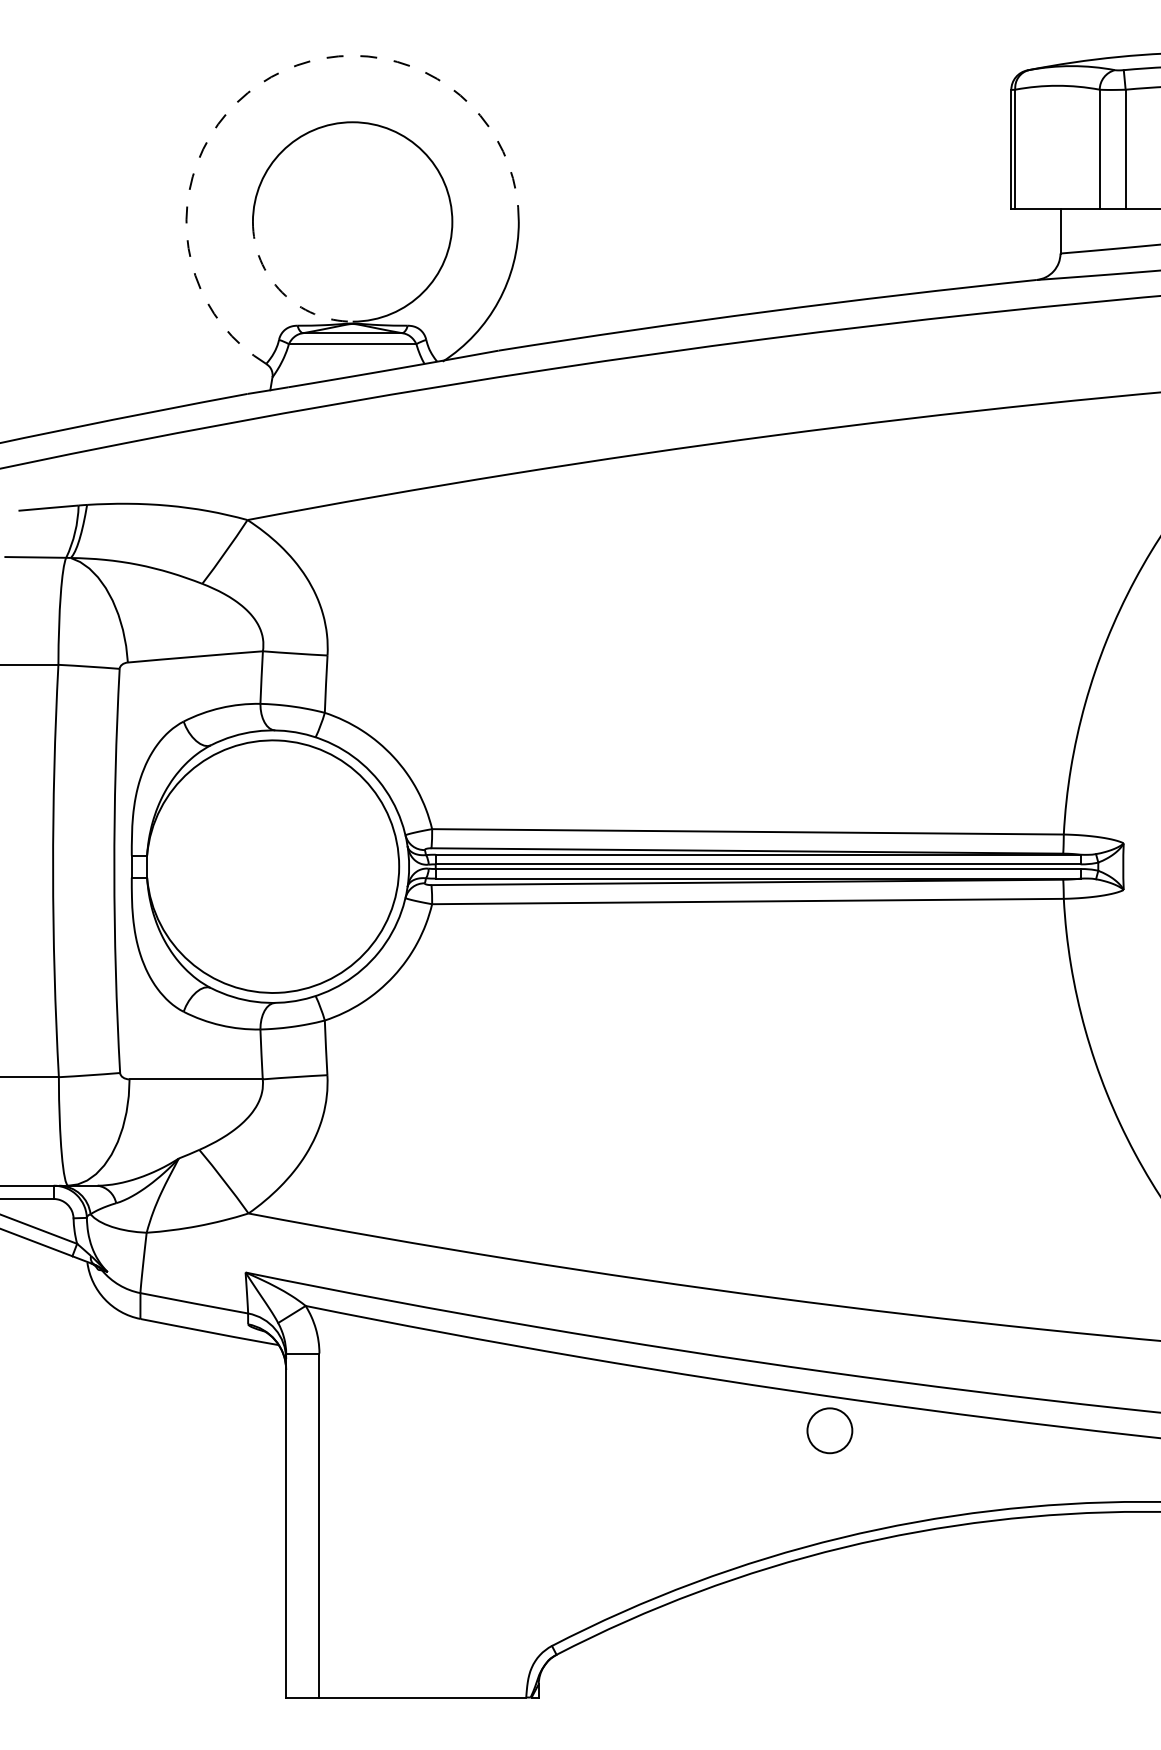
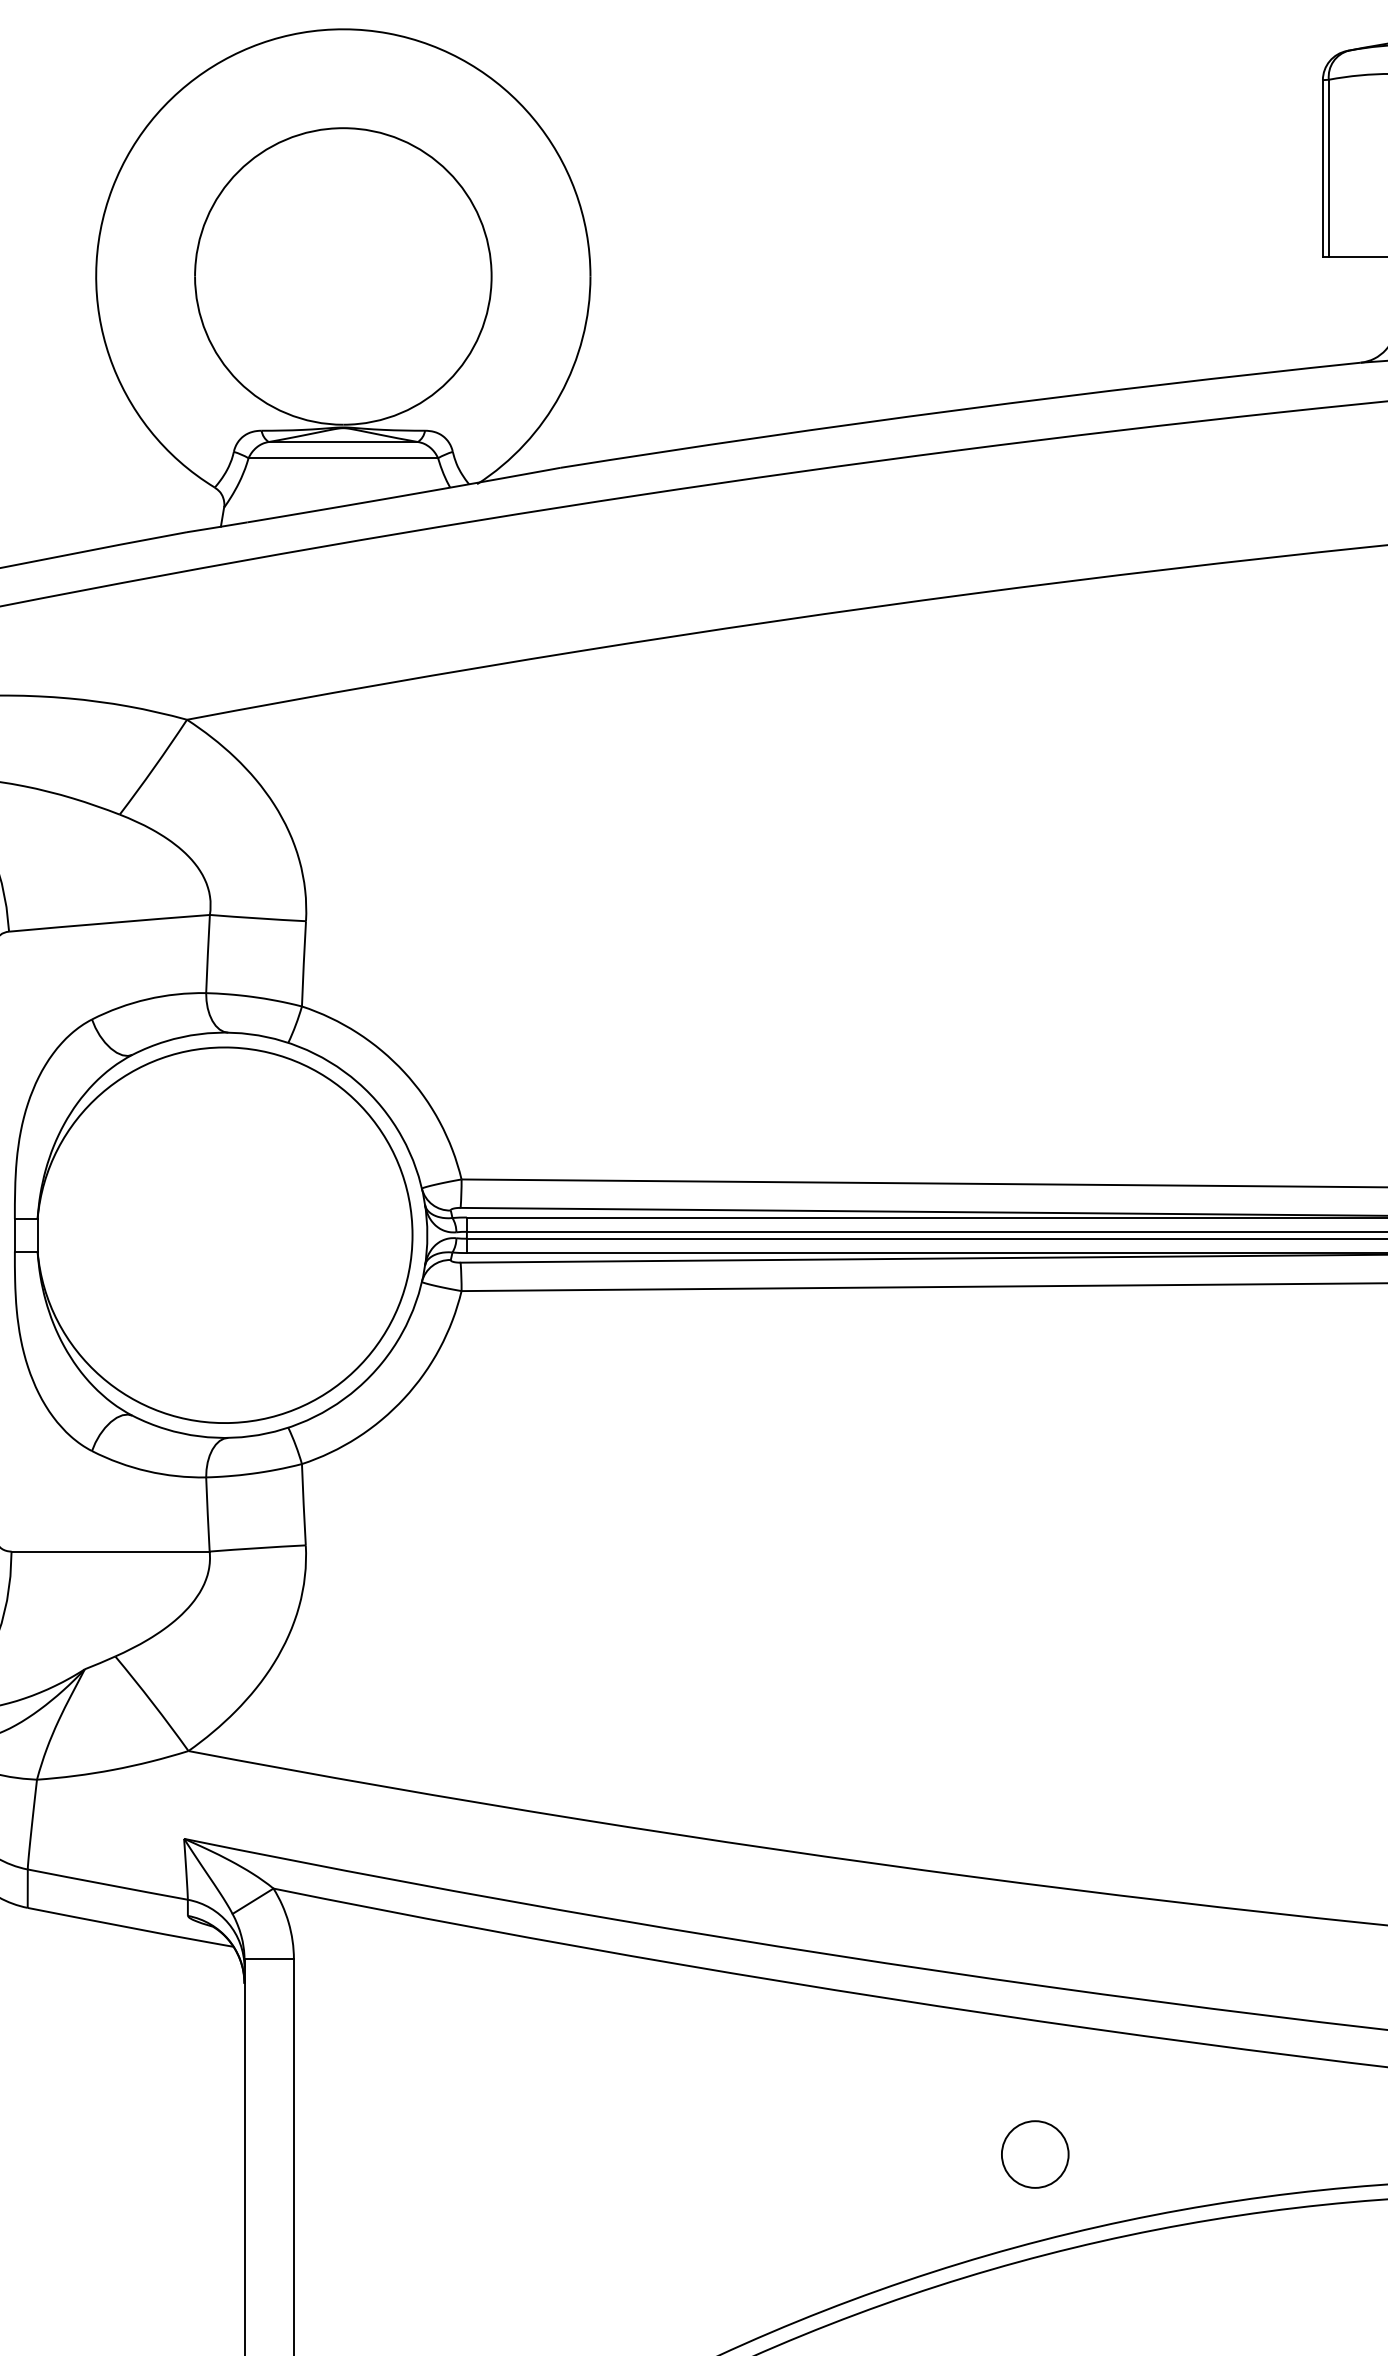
arc: (271, 77) -> (222, 61), dashed -> solid
arc: (282, 292) -> (239, 381), dashed -> solid
circle: (829, 1430) -> (1034, 2154), moved

